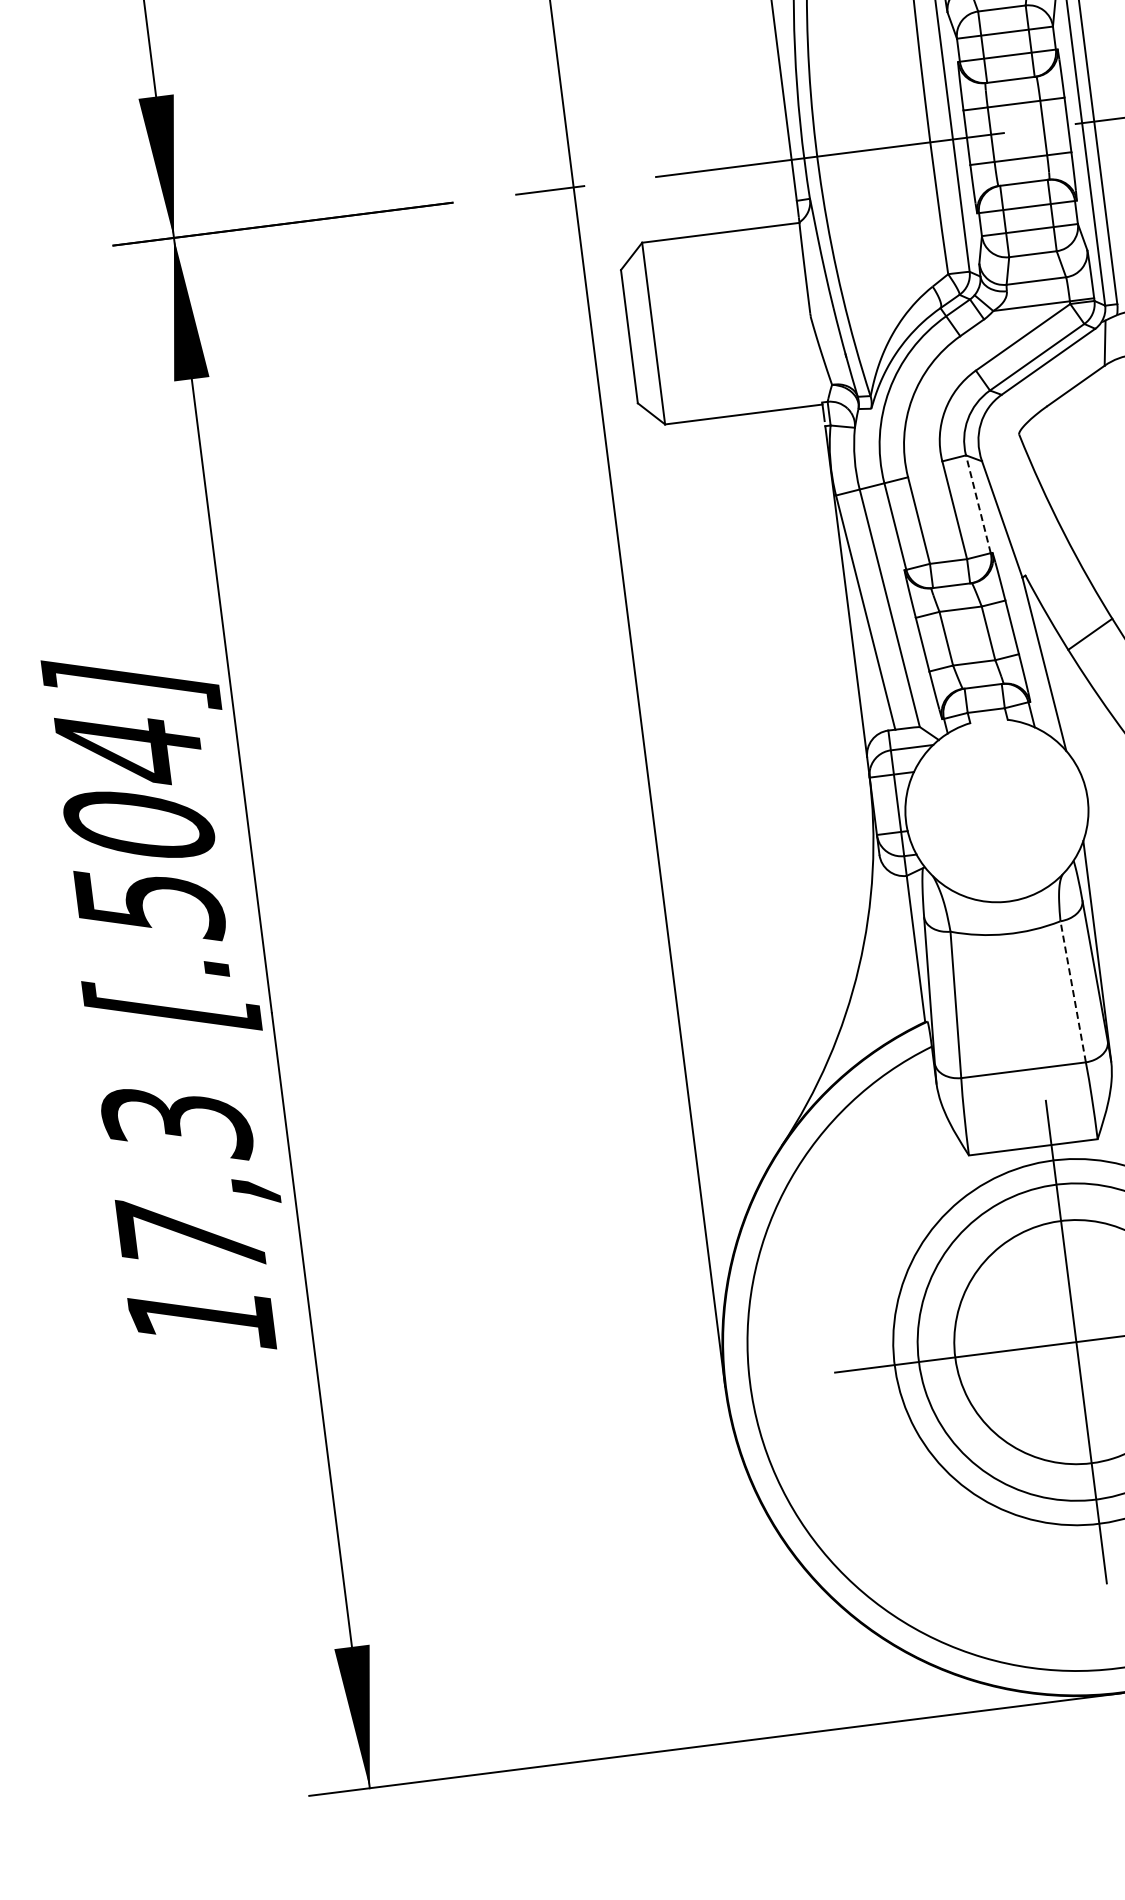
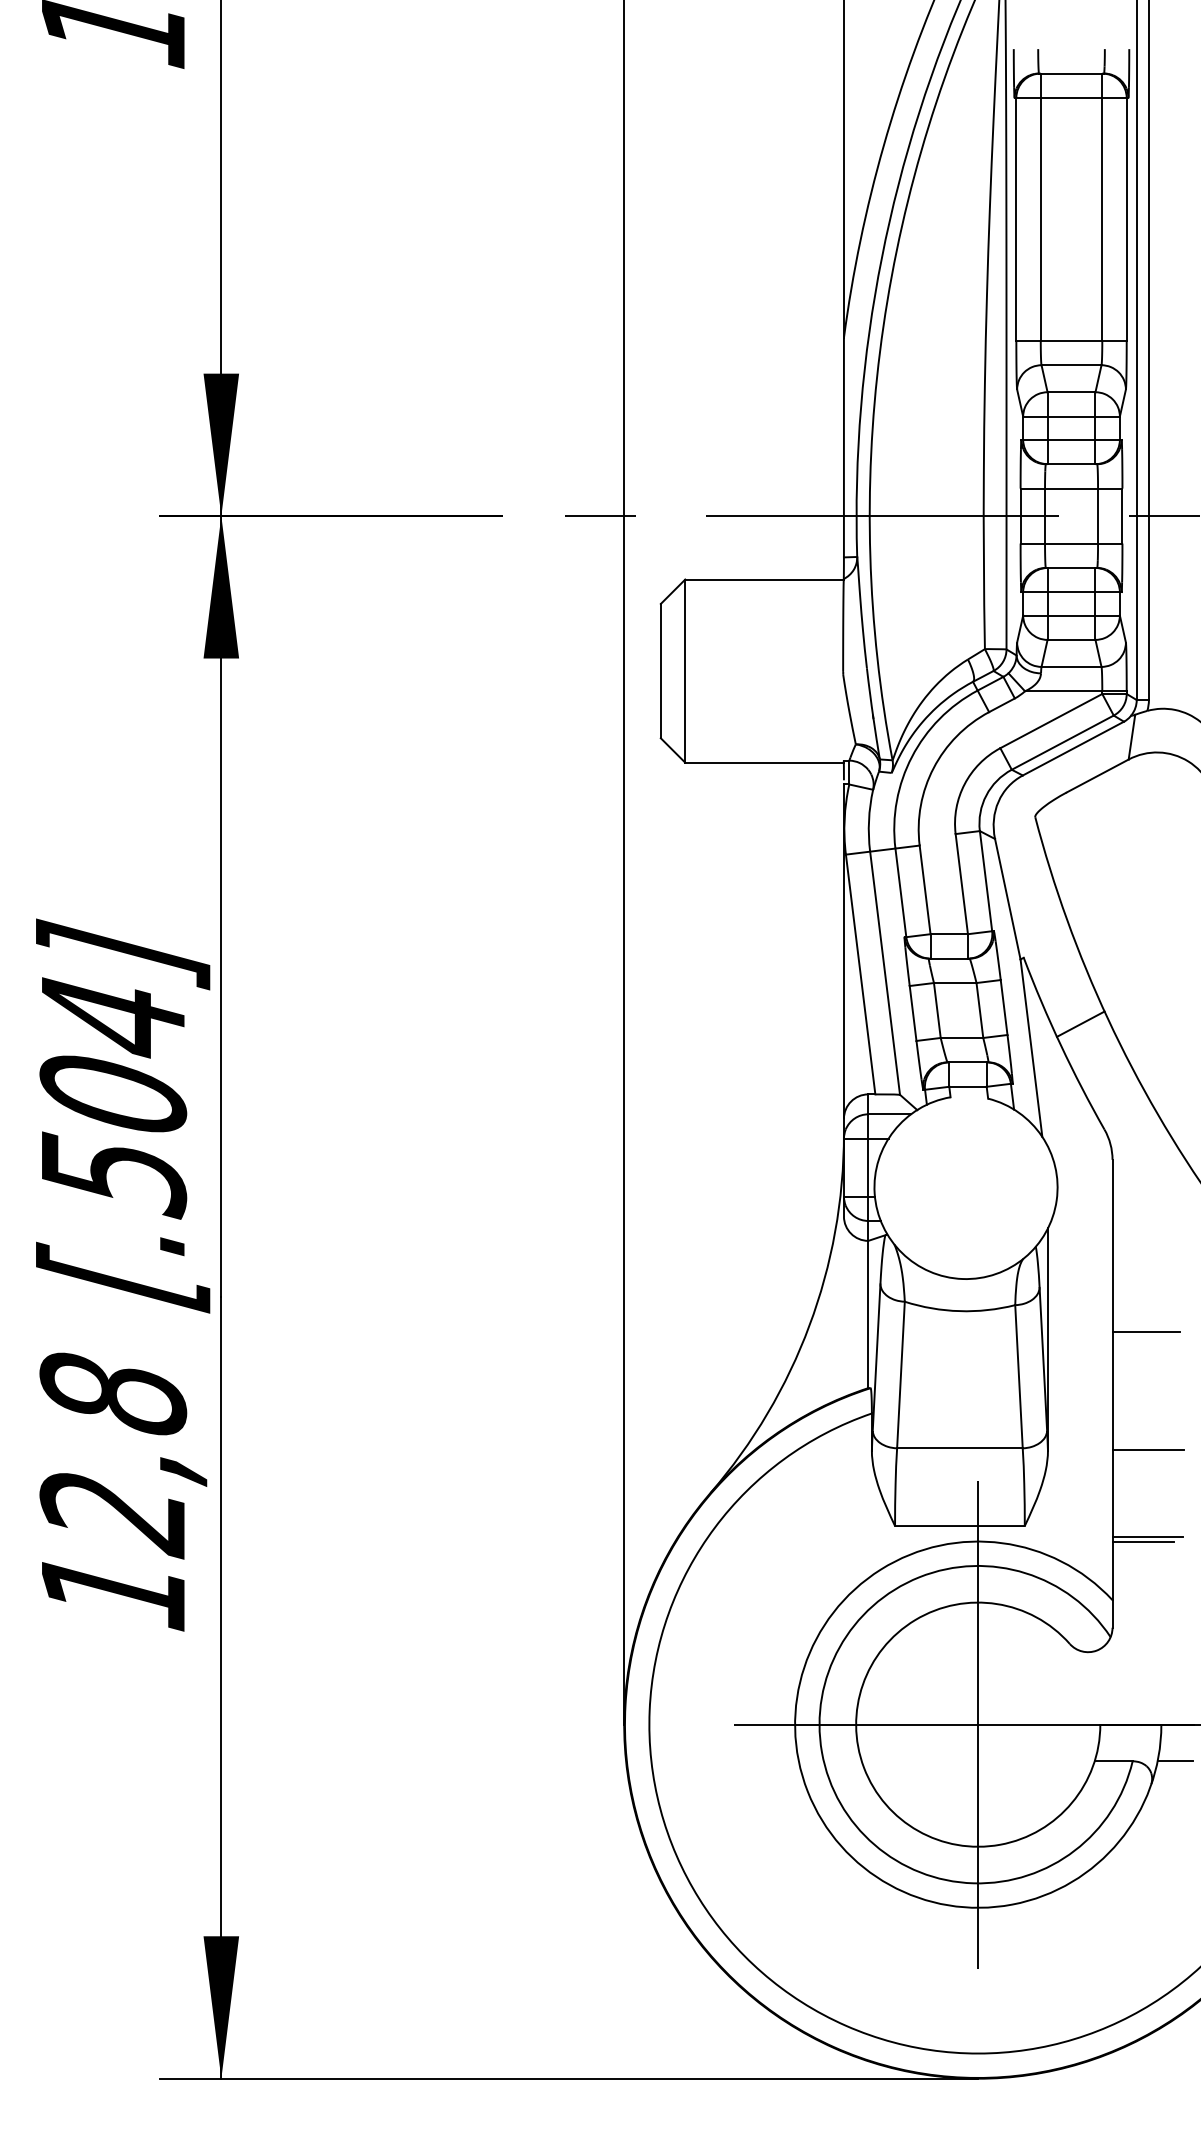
line: (977, 503) -> (985, 880), dashed -> solid
line: (1072, 991) -> (1018, 1376), dashed -> solid
text: (184, 1183) -> (113, 1455), 17,3 -> 12,8

